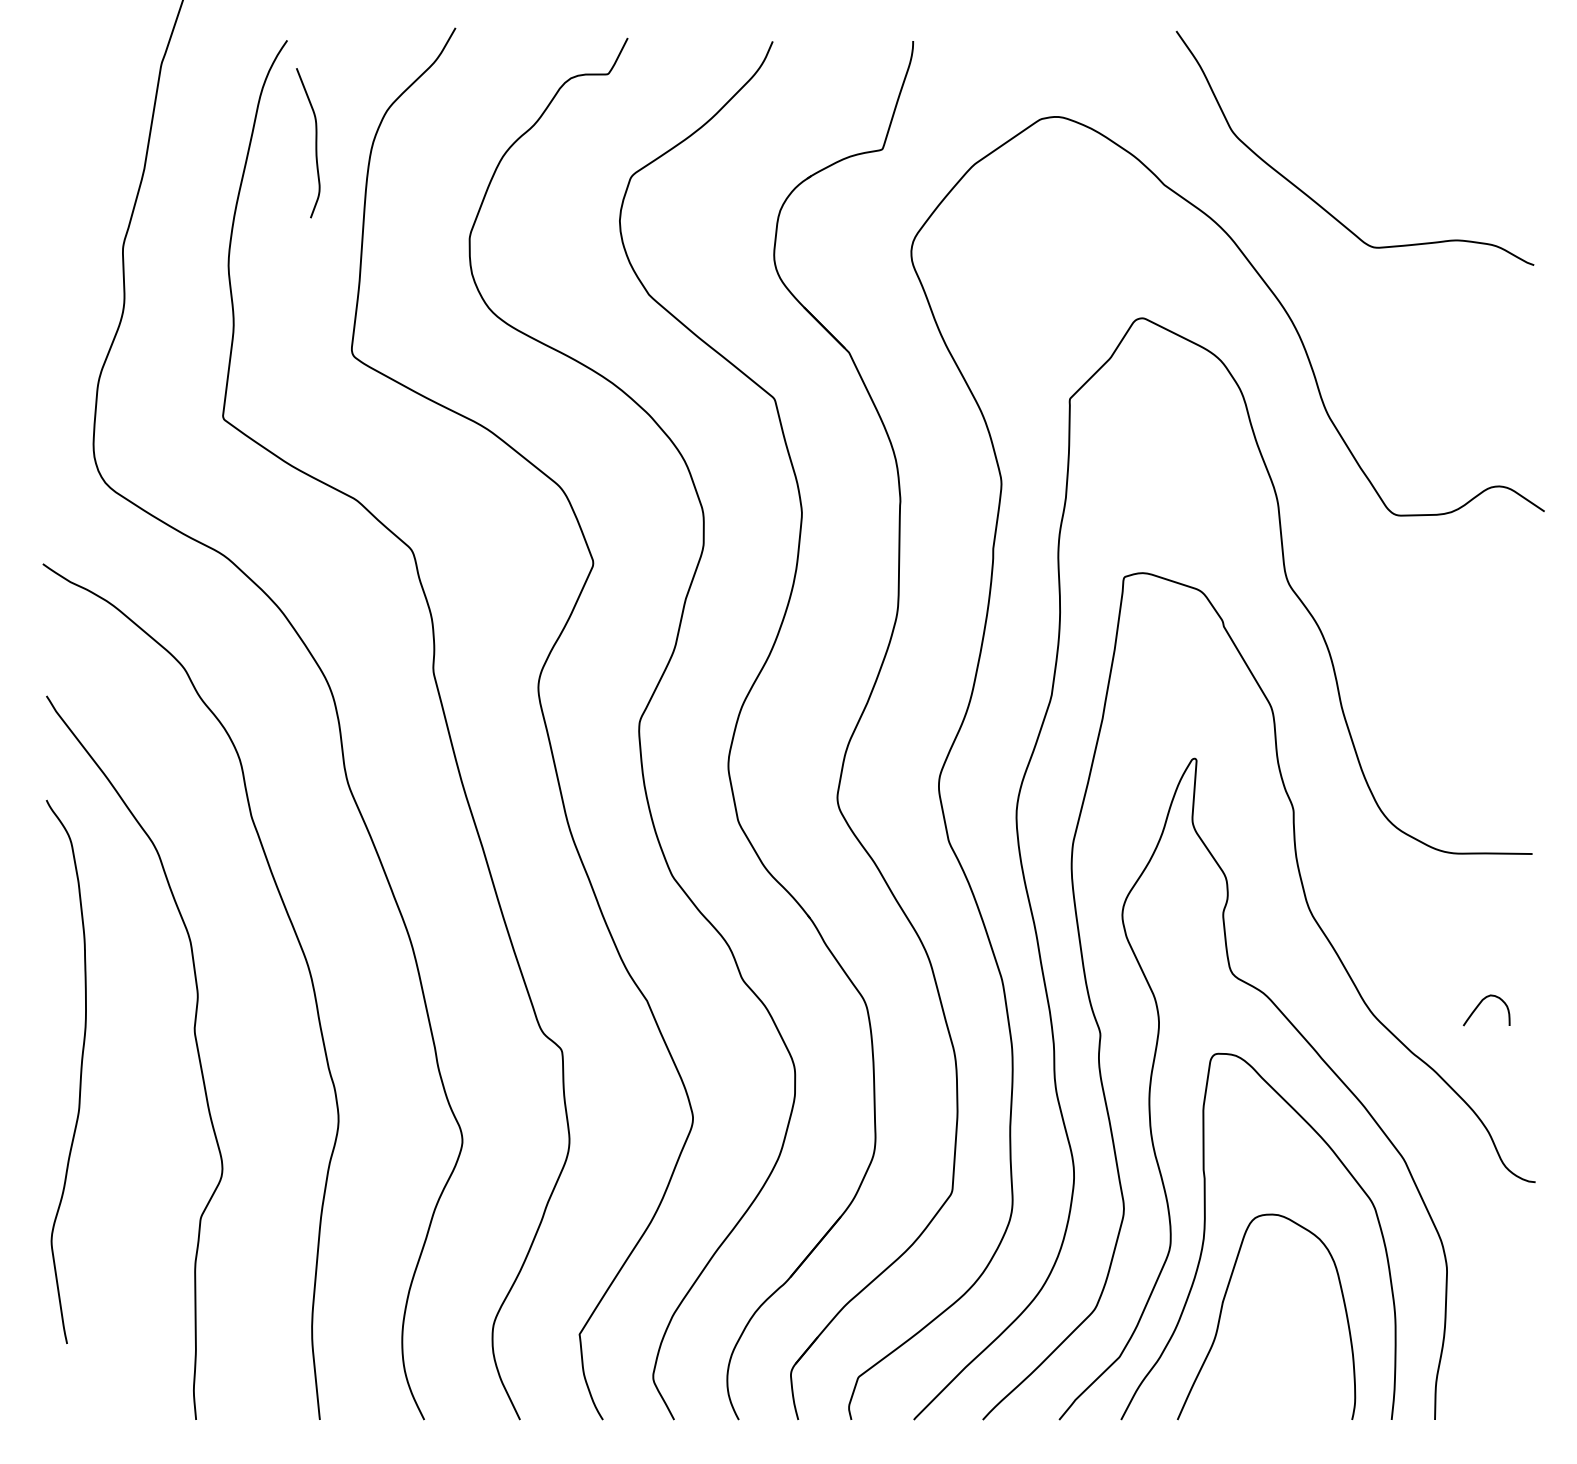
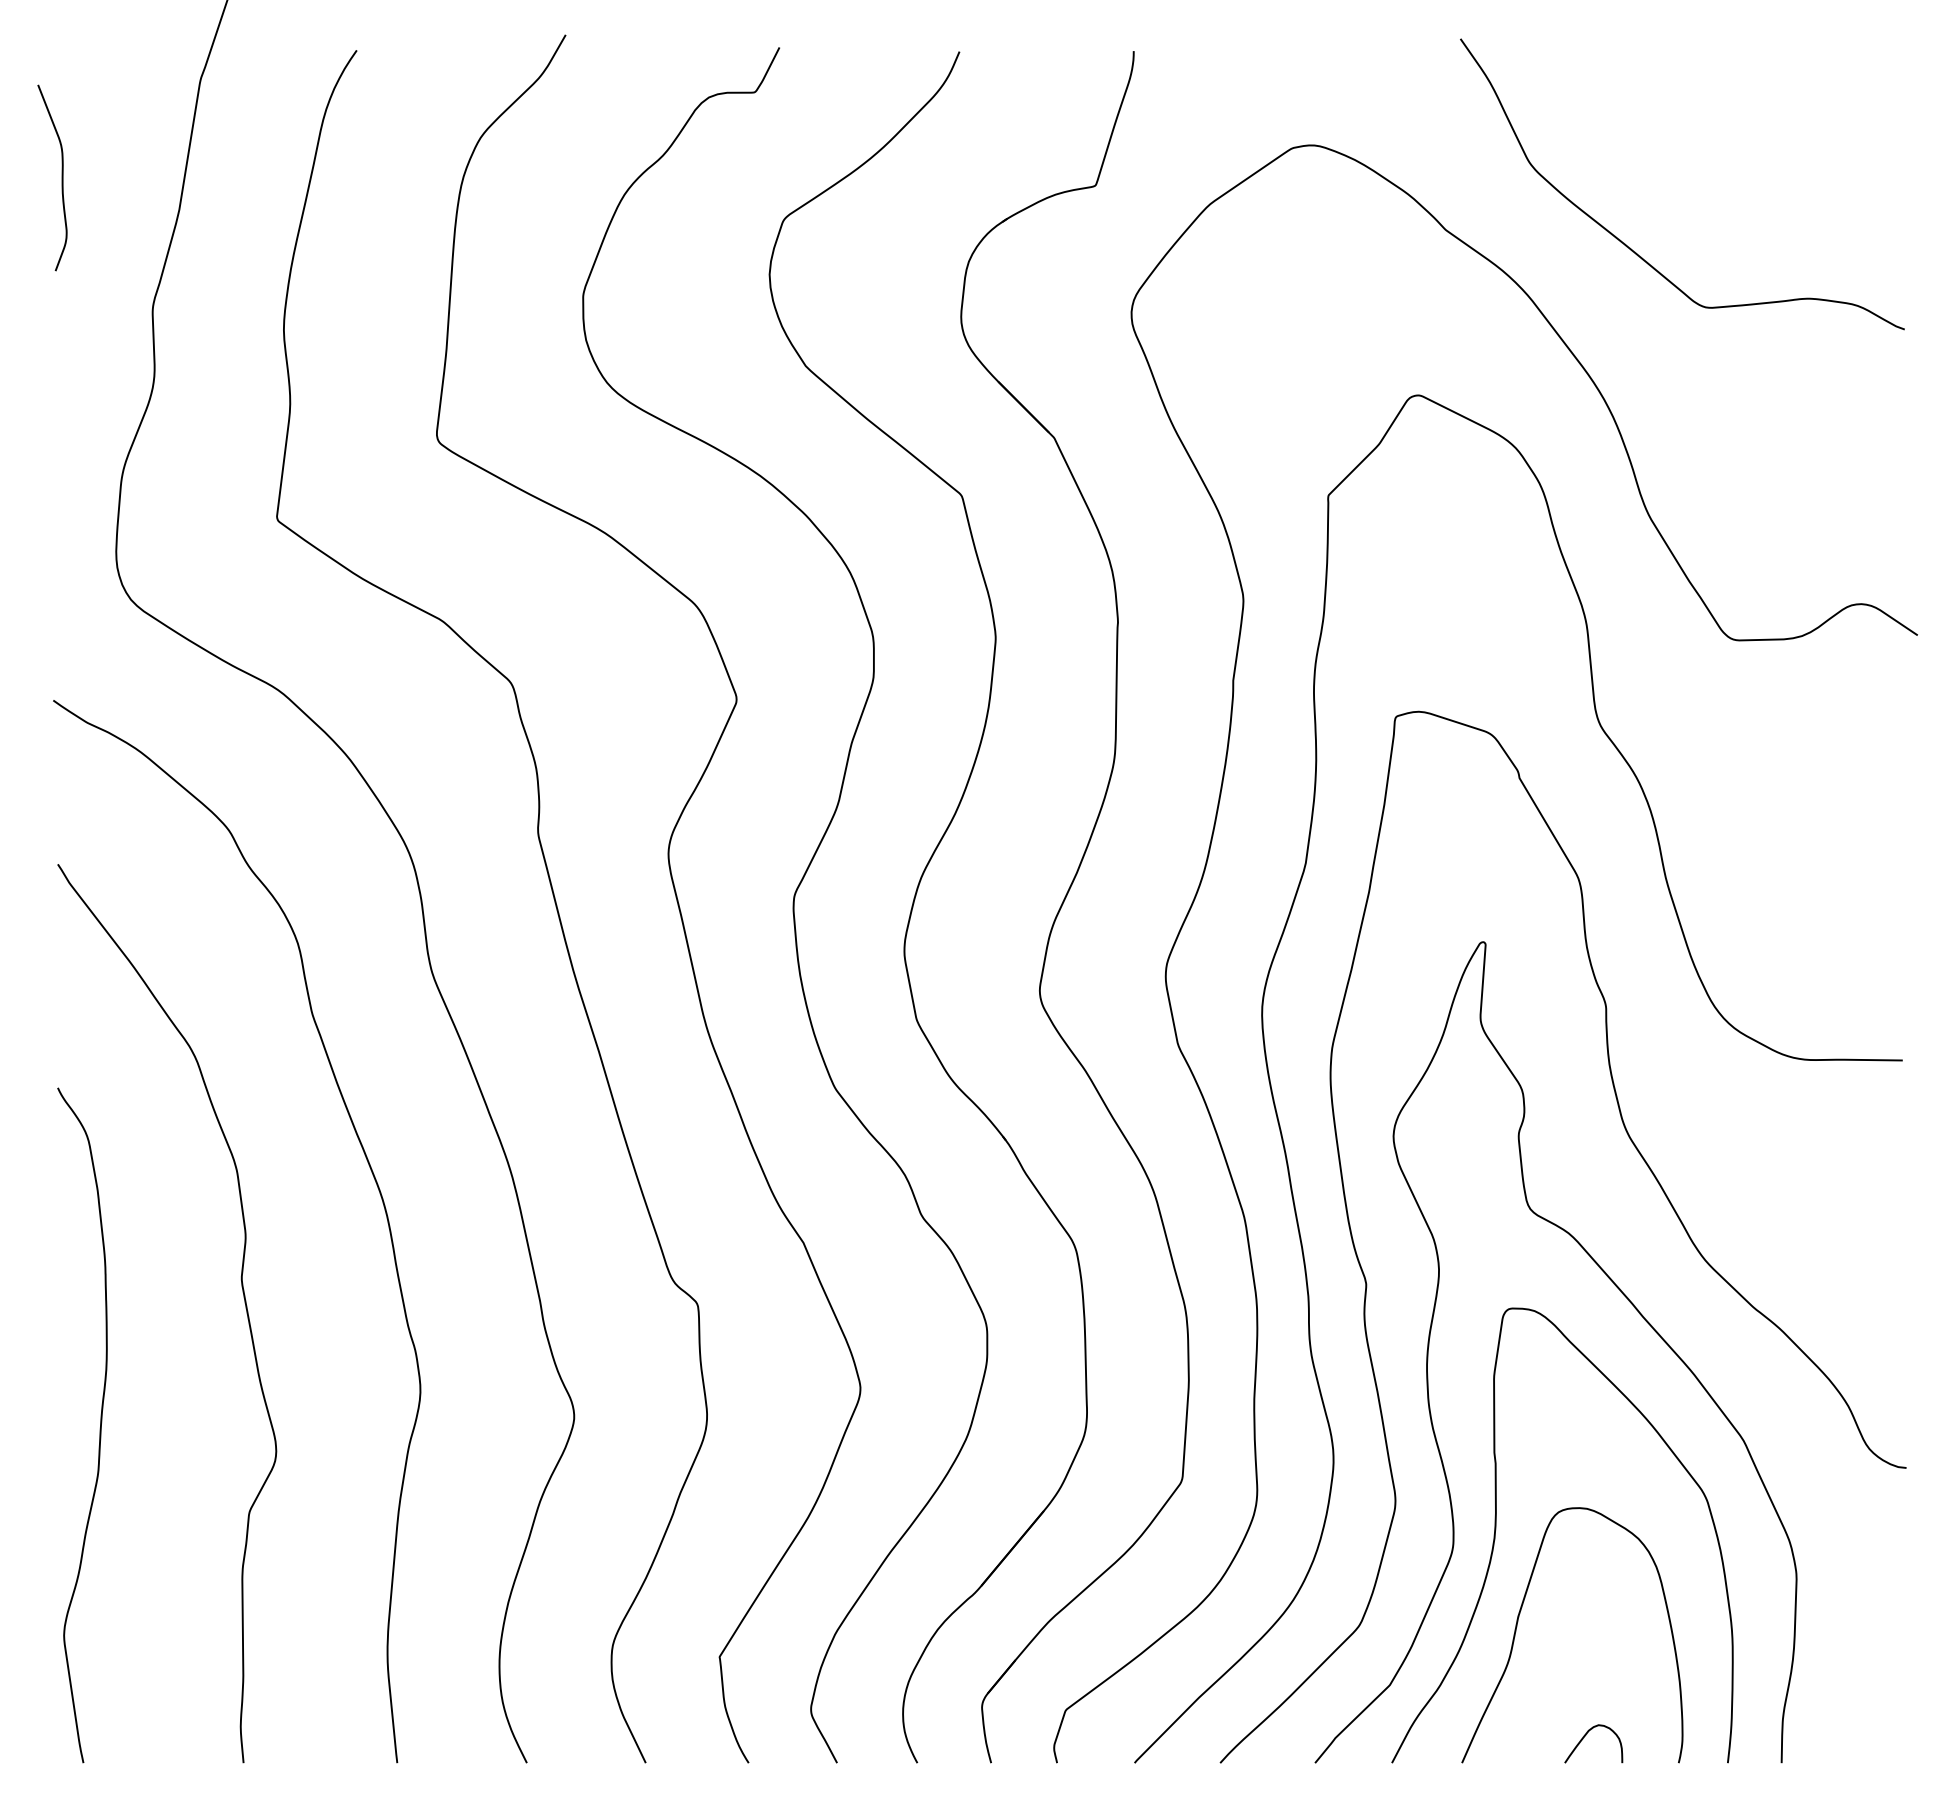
curve: (315, 143) -> (61, 178), moved
curve: (1480, 1004) -> (1586, 1736), moved
curve: (80, 1071) -> (100, 1424), moved

